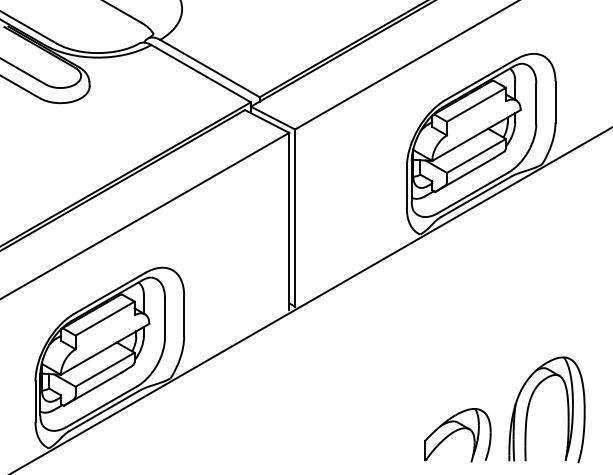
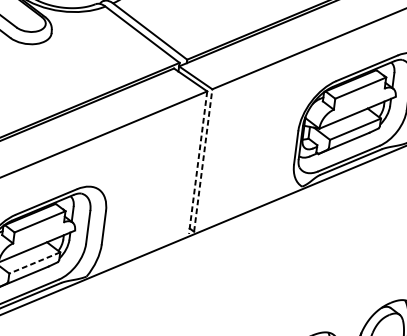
line: (295, 218) -> (203, 160), solid -> dashed
line: (289, 221) -> (198, 162), solid -> dashed
line: (104, 370) -> (34, 263), solid -> dashed

